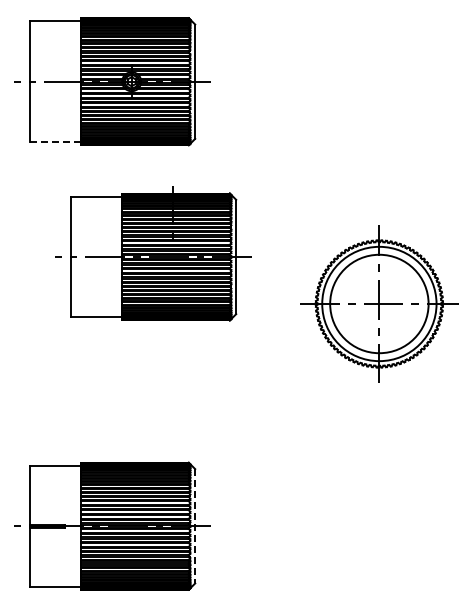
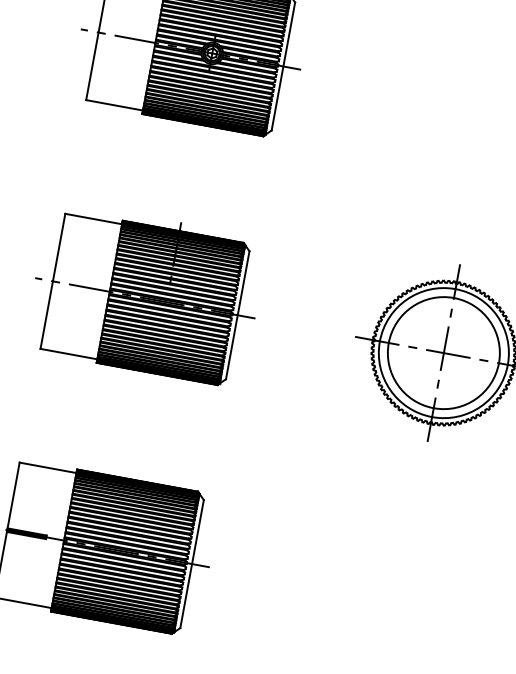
line: (55, 142) -> (114, 105), dashed -> solid
part: (153, 253) -> (145, 294), moved
line: (195, 526) -> (192, 564), dashed -> solid

